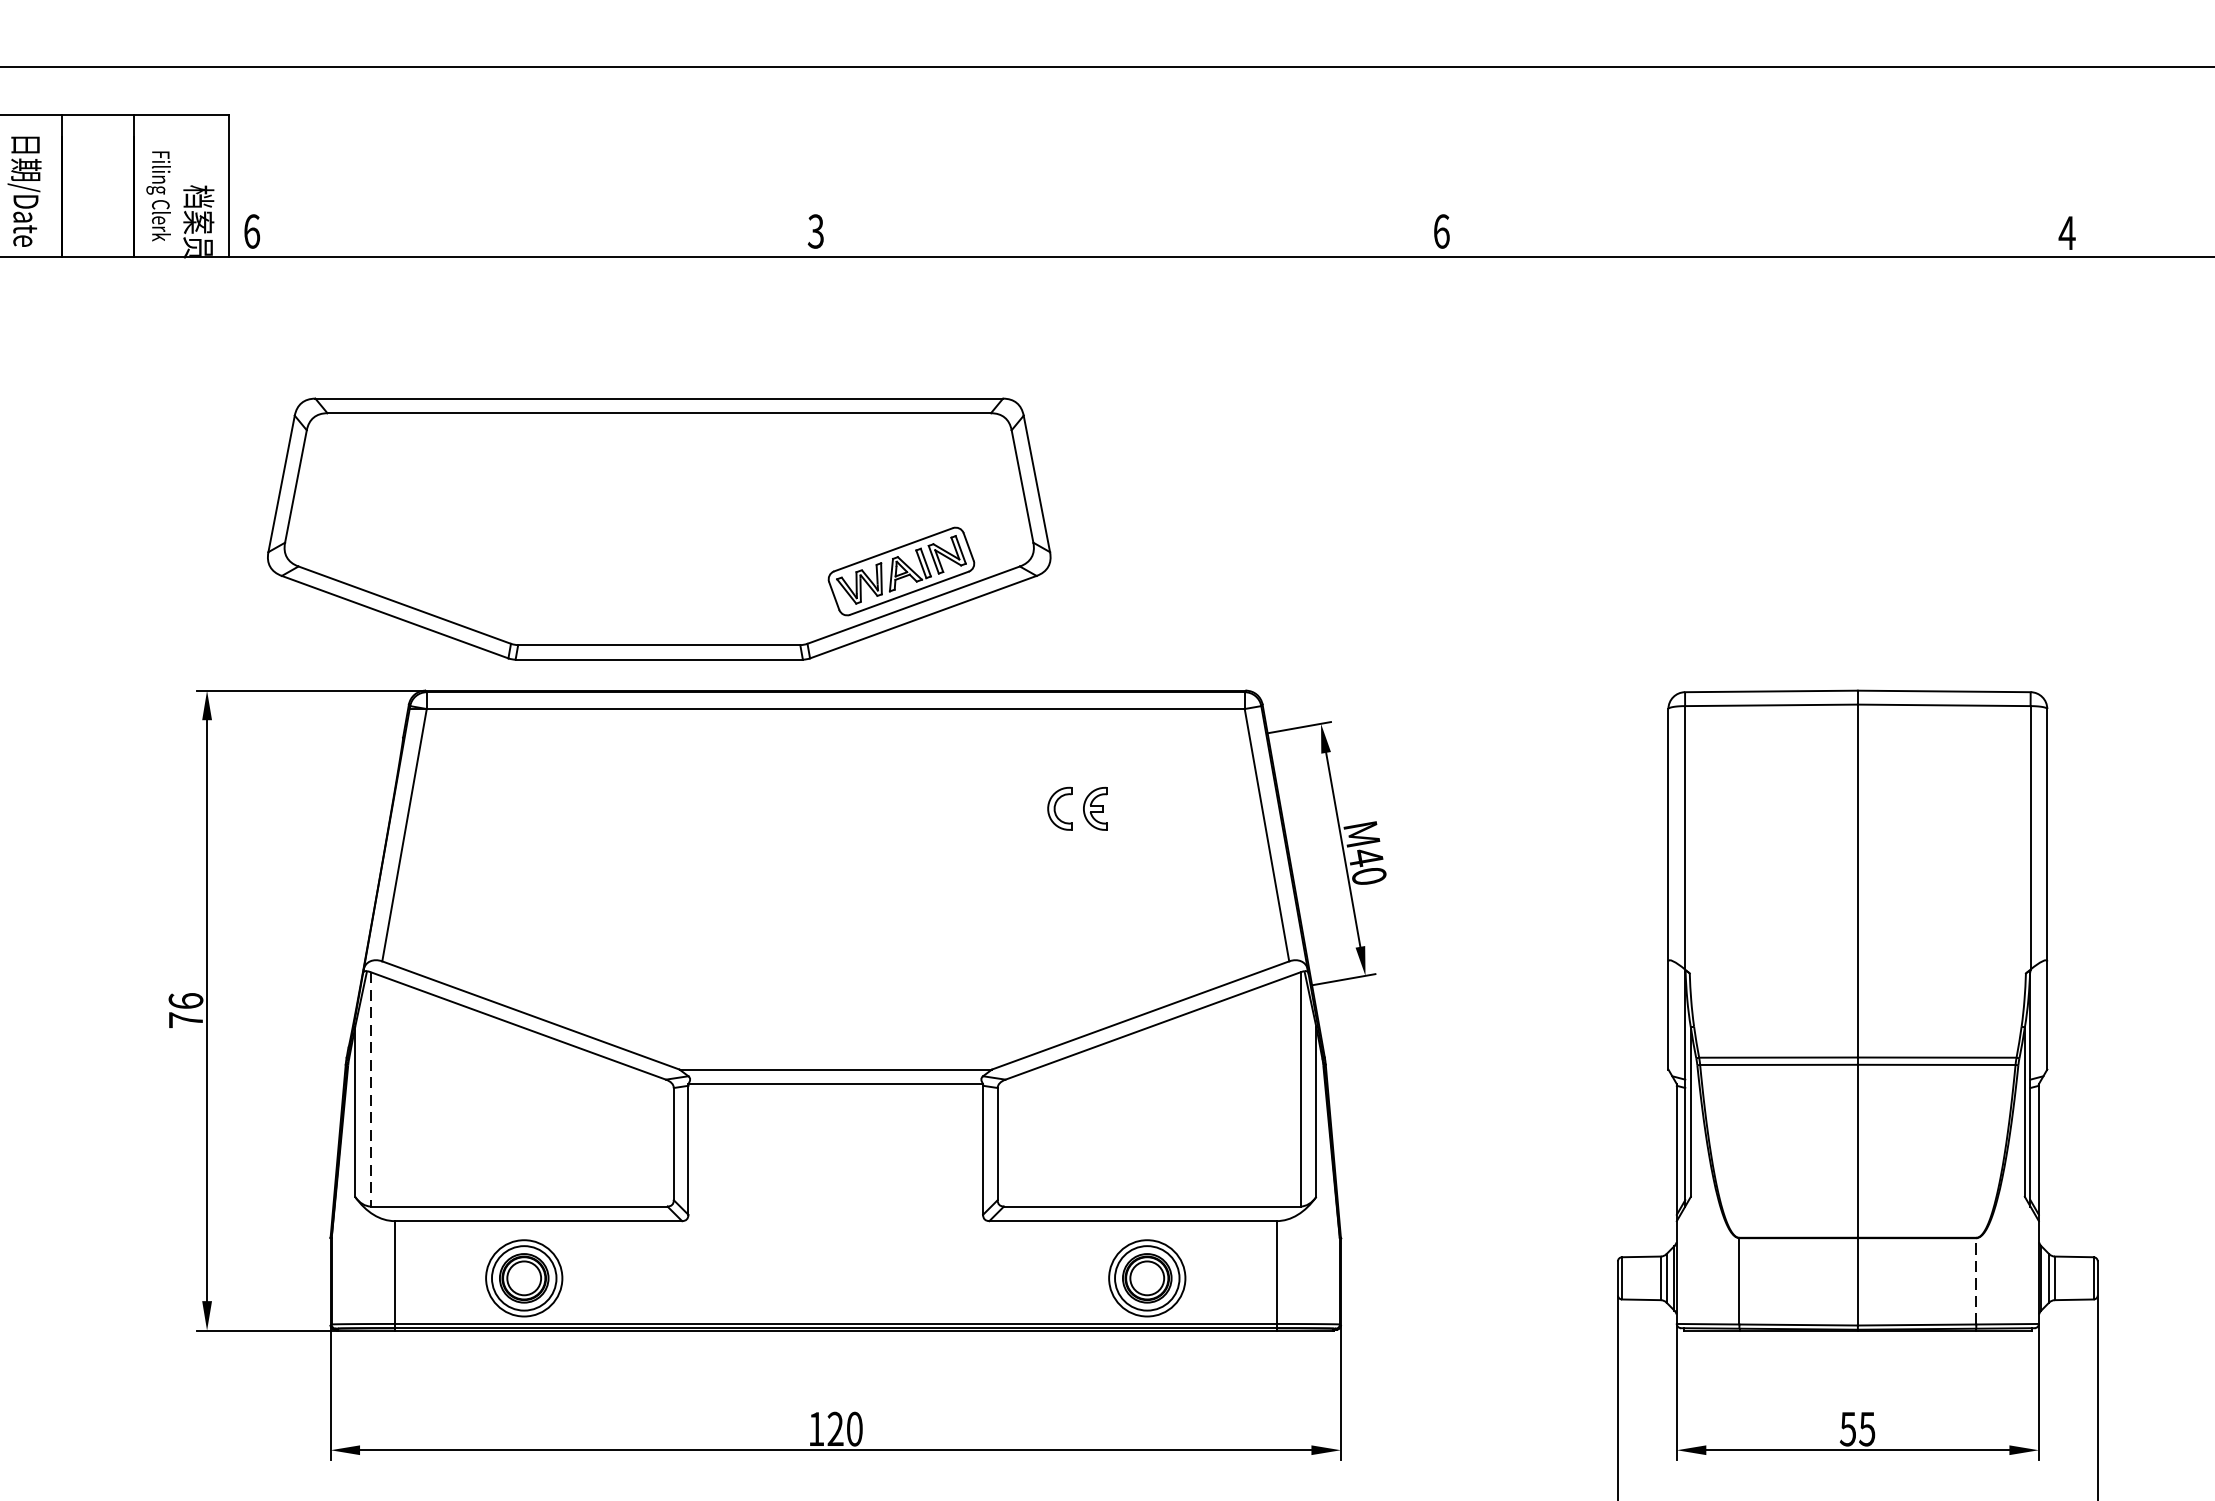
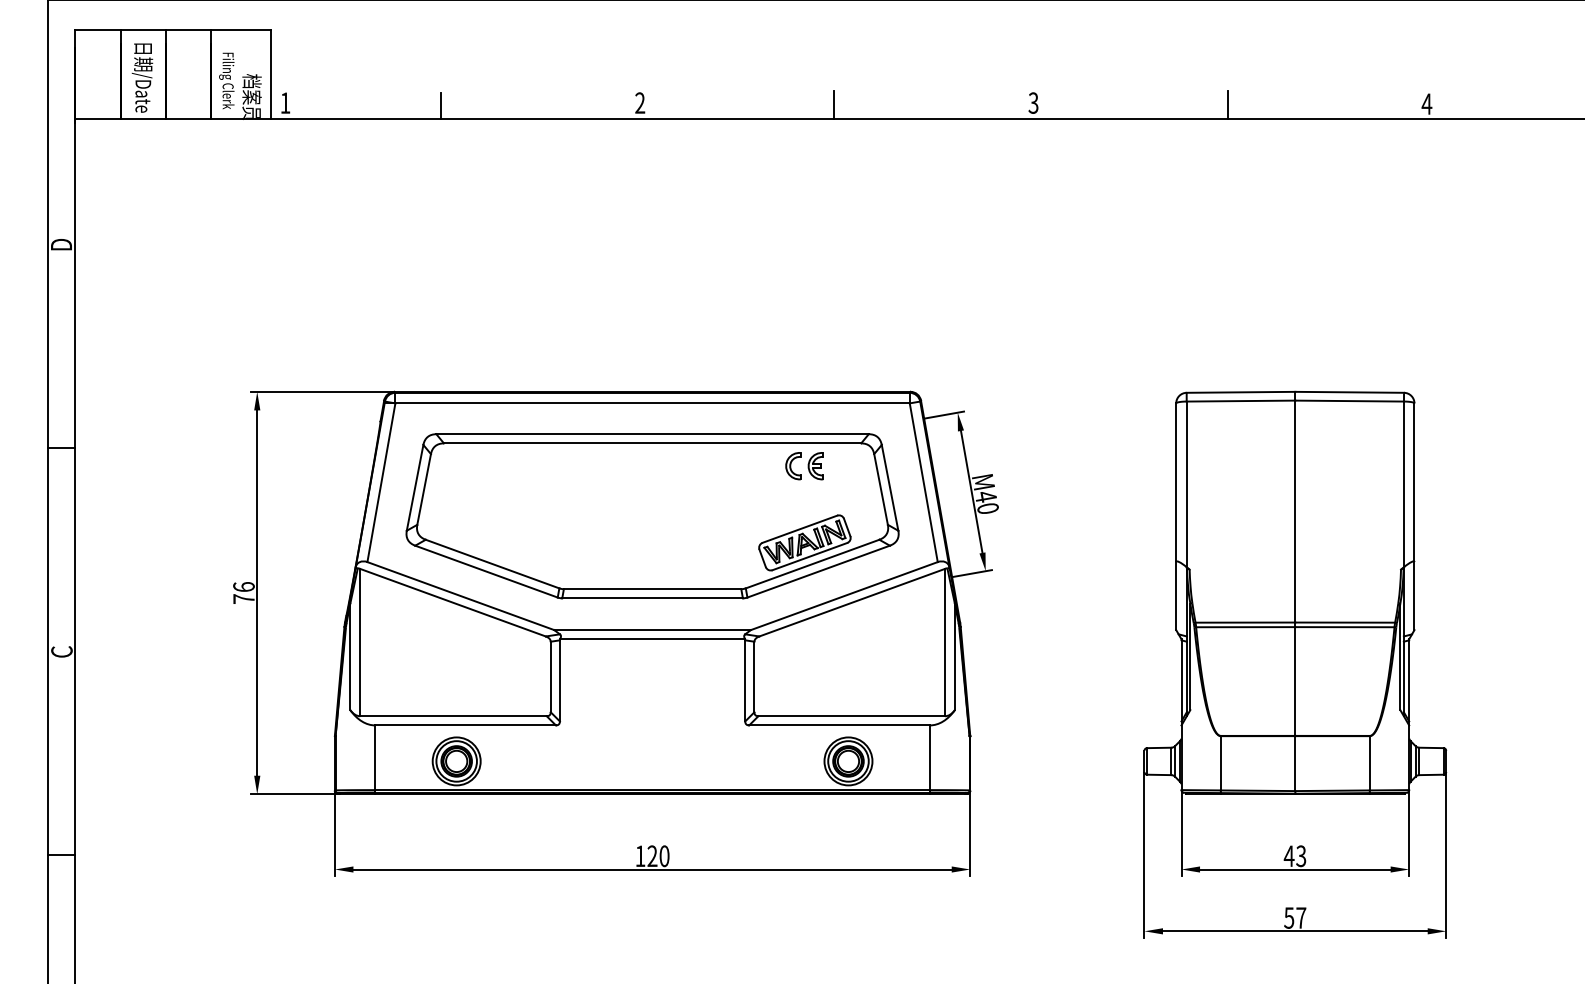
text: (252, 230) -> (285, 102), 6 -> 1
text: (1441, 230) -> (1033, 102), 6 -> 3
text: (816, 232) -> (640, 103), 3 -> 2
line: (1125, 235) -> (834, 105), added
line: (1749, 235) -> (1227, 105), added
line: (498, 236) -> (440, 106), added
part: (659, 529) -> (652, 516), moved
line: (371, 1089) -> (360, 642), dashed -> solid
line: (1975, 1280) -> (1369, 762), dashed -> solid
text: (1856, 1429) -> (1294, 856), 55 -> 43

